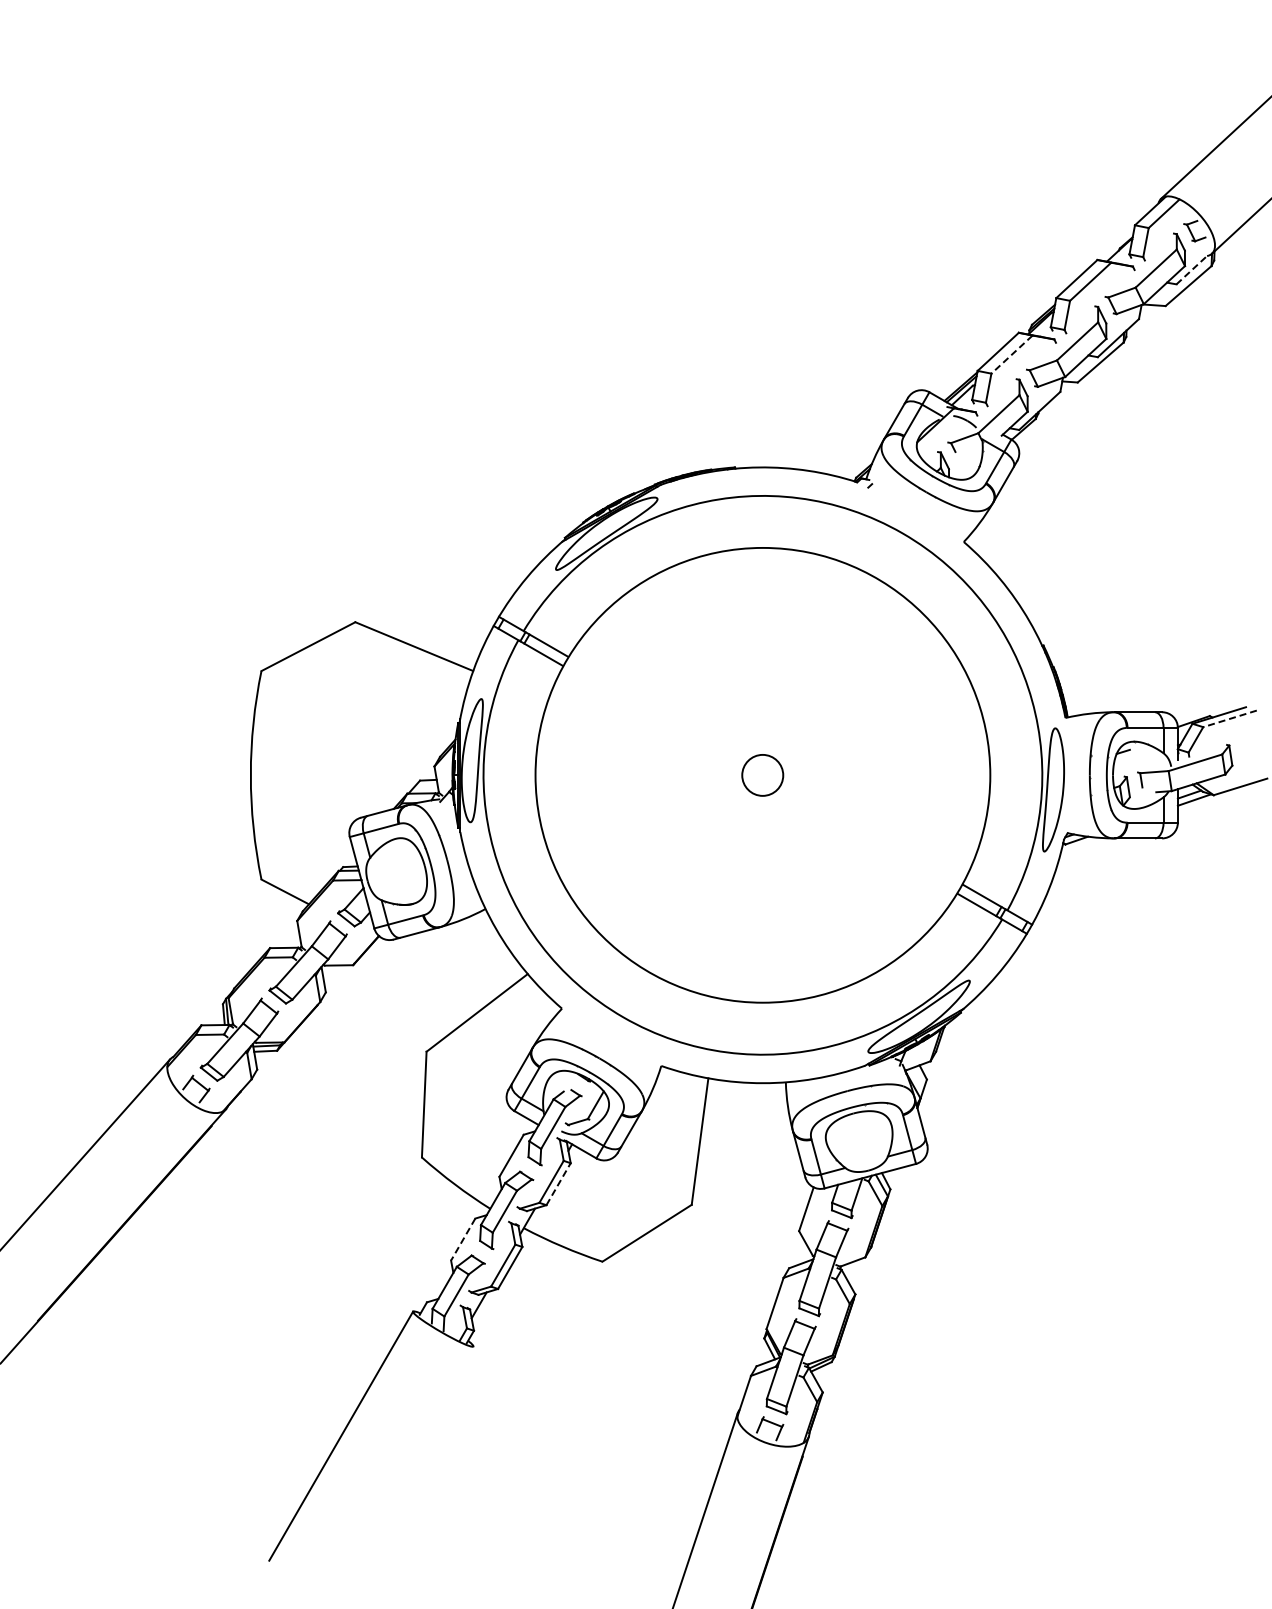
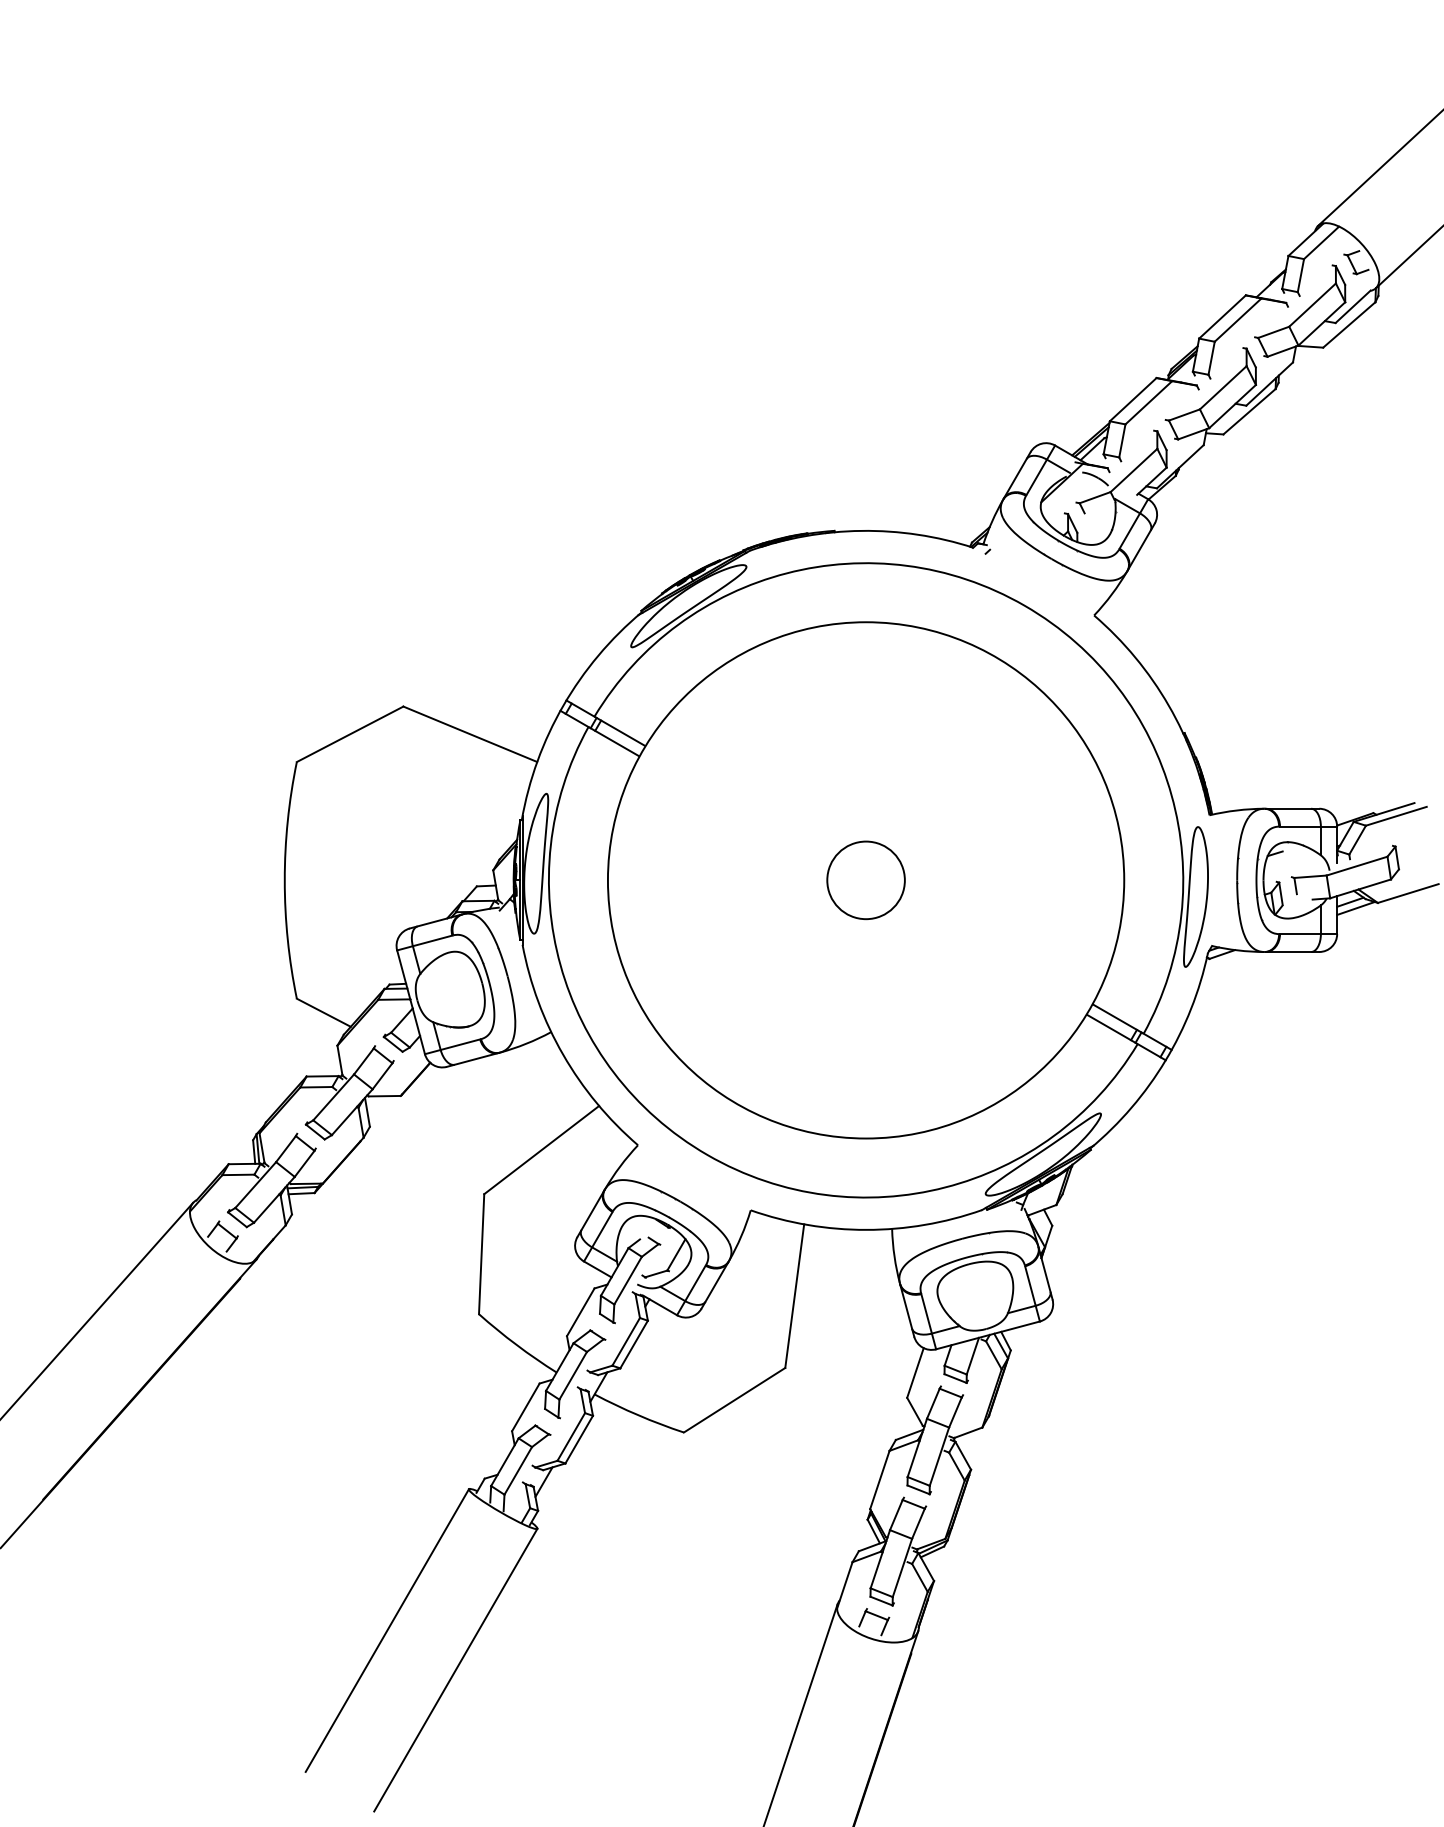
line: (1192, 269) -> (1353, 306), dashed -> solid
line: (1011, 354) -> (1148, 402), dashed -> solid
line: (1229, 719) -> (1395, 817), dashed -> solid
circle: (762, 775) -> (865, 880), size x1.67
line: (558, 1183) -> (634, 1343), dashed -> solid
line: (462, 1240) -> (525, 1408), dashed -> solid
line: (401, 1470) -> (455, 1669), added

